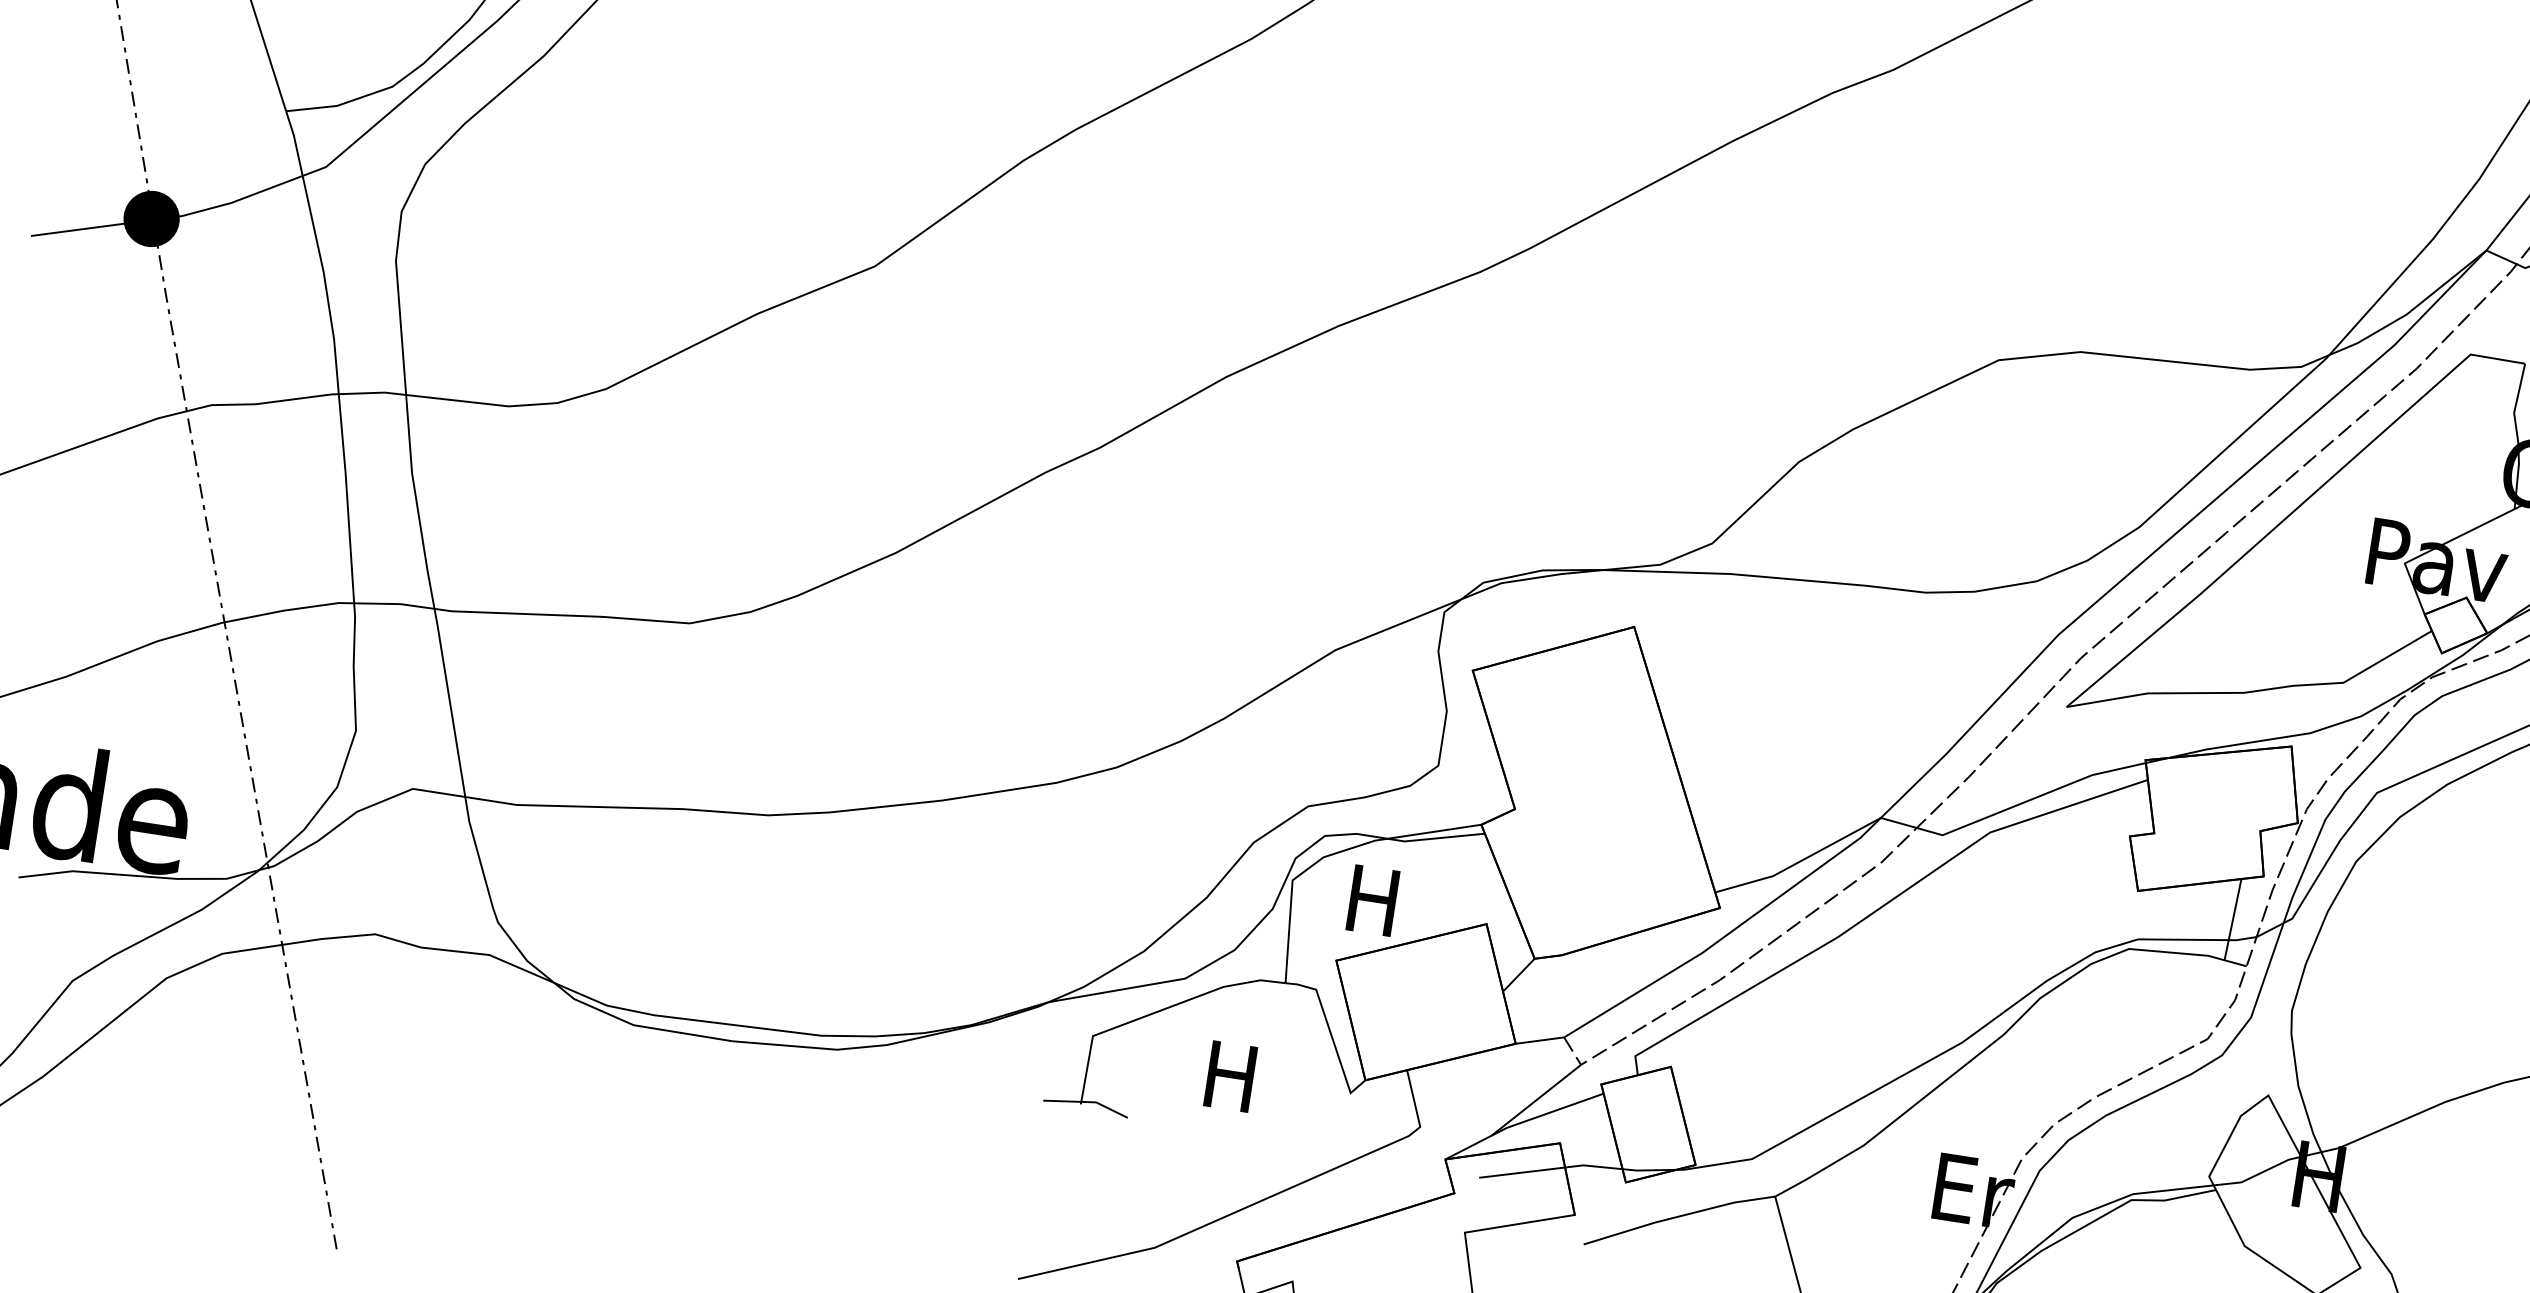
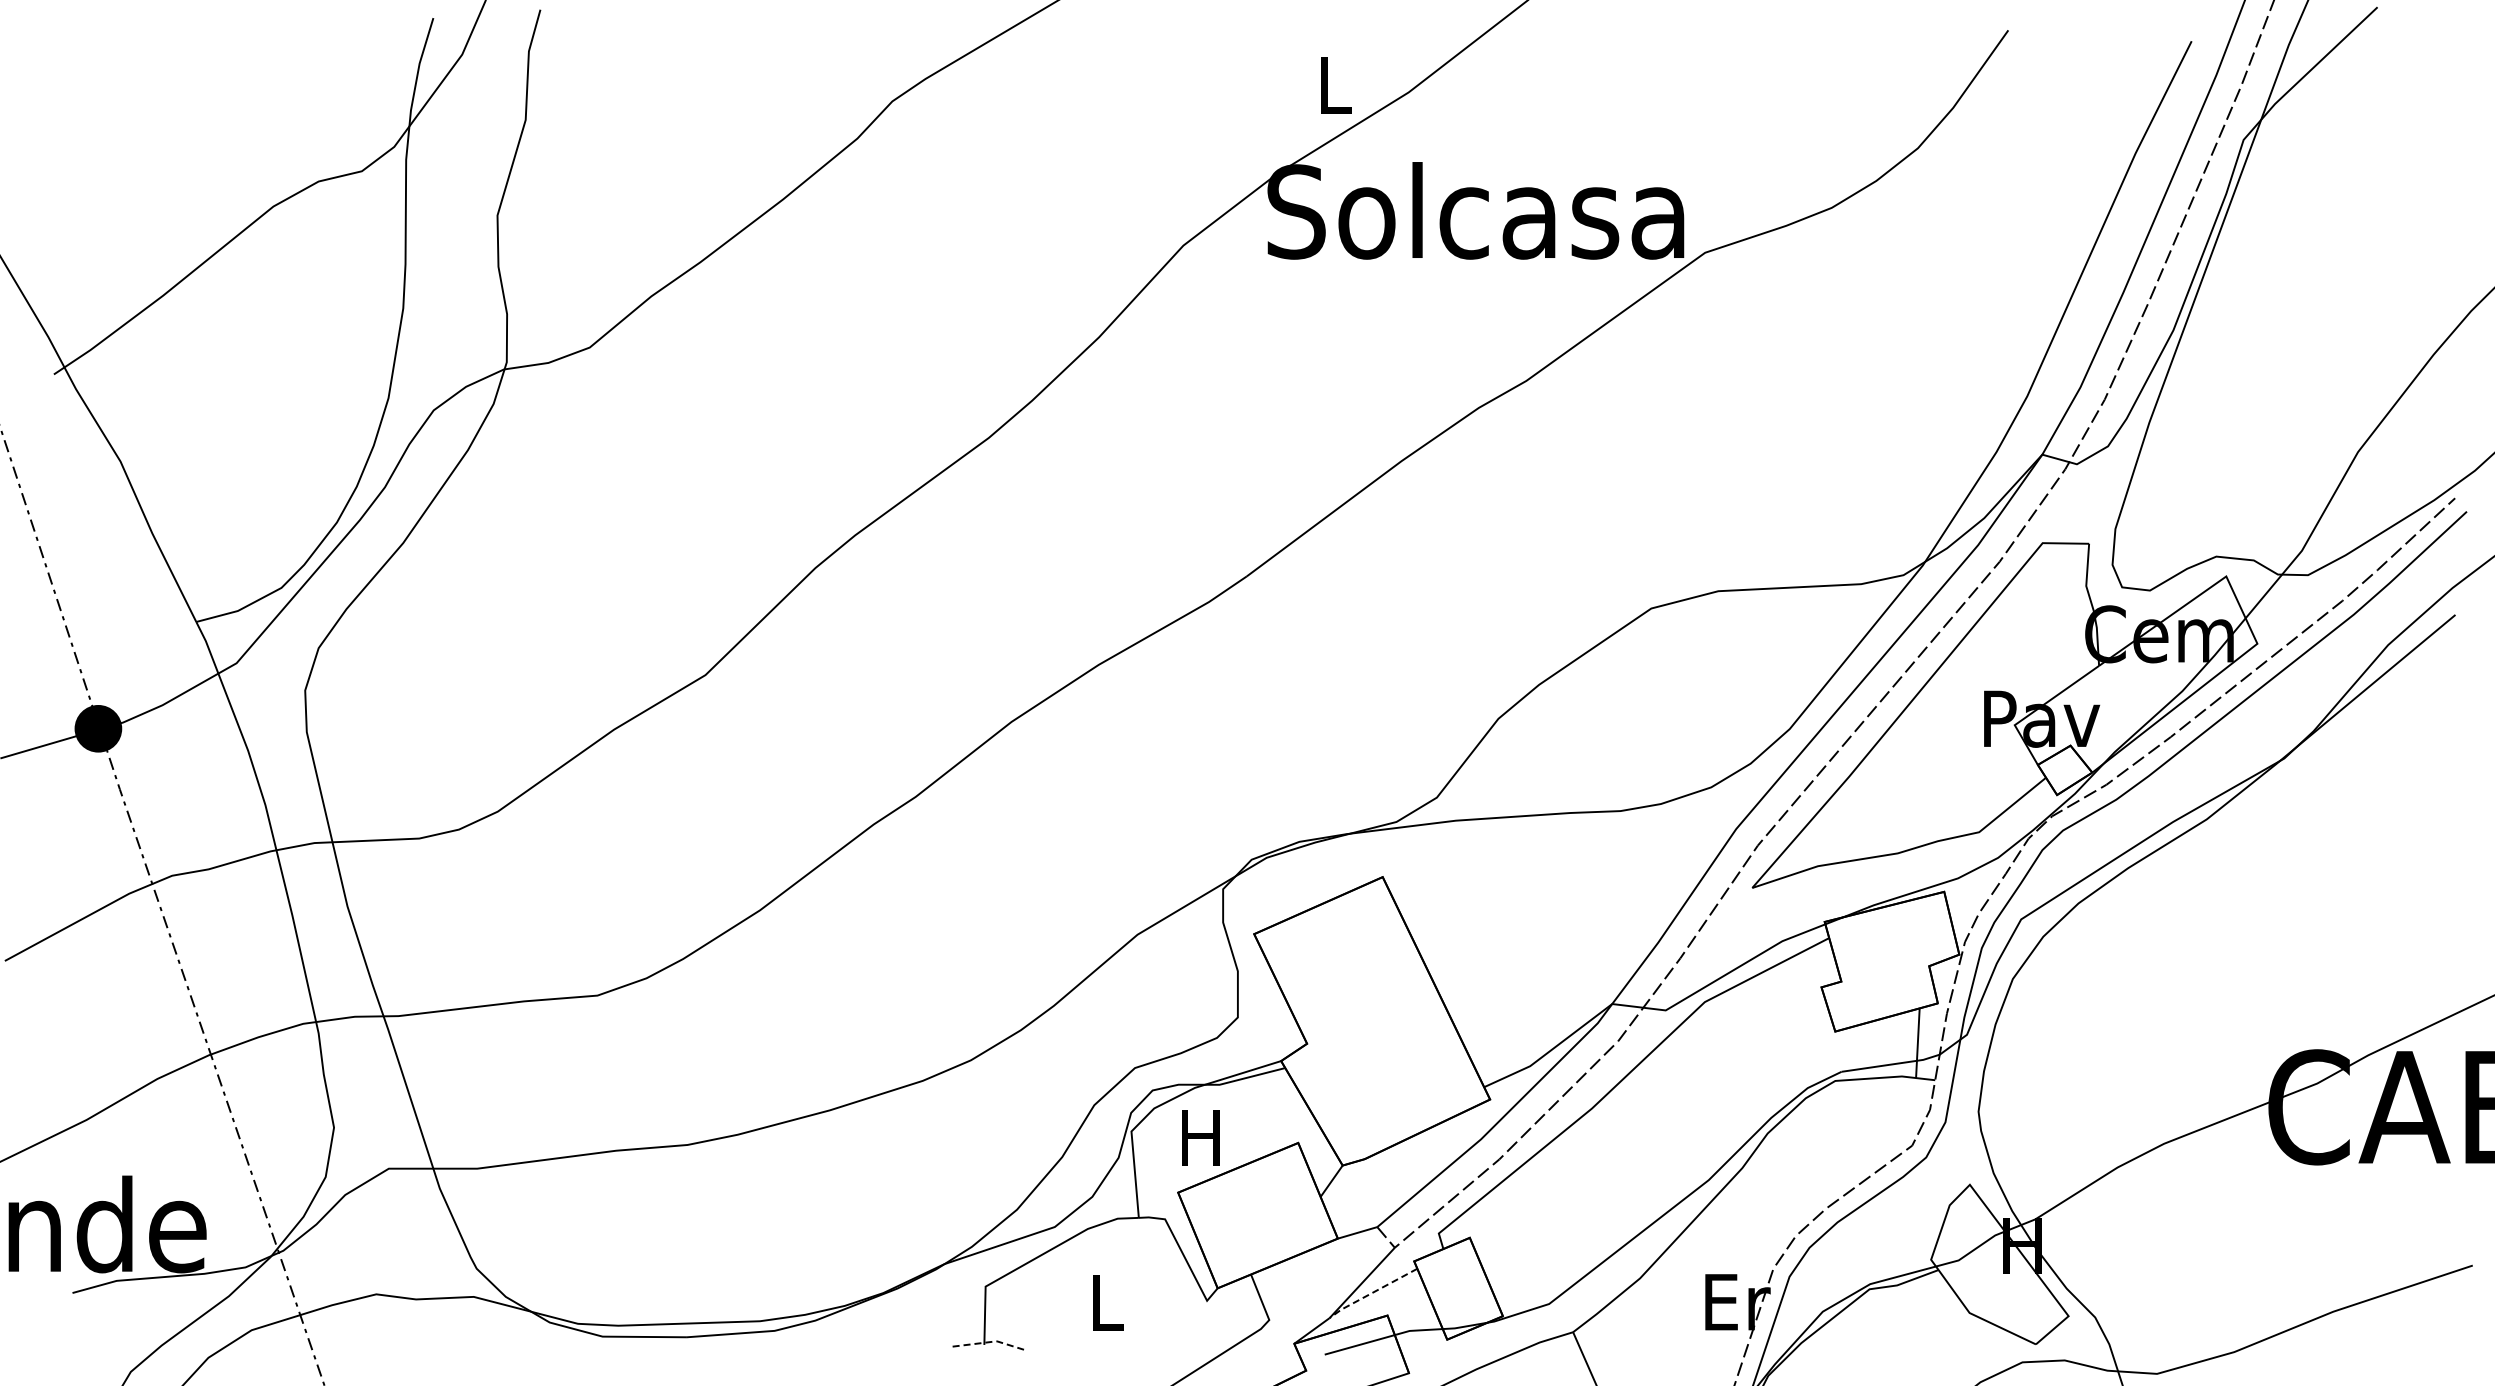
text: (1229, 1076) -> (1104, 1302), H -> L
line: (1087, 1102) -> (989, 1342), solid -> dashed
line: (1545, 1114) -> (1371, 1293), solid -> dashed

